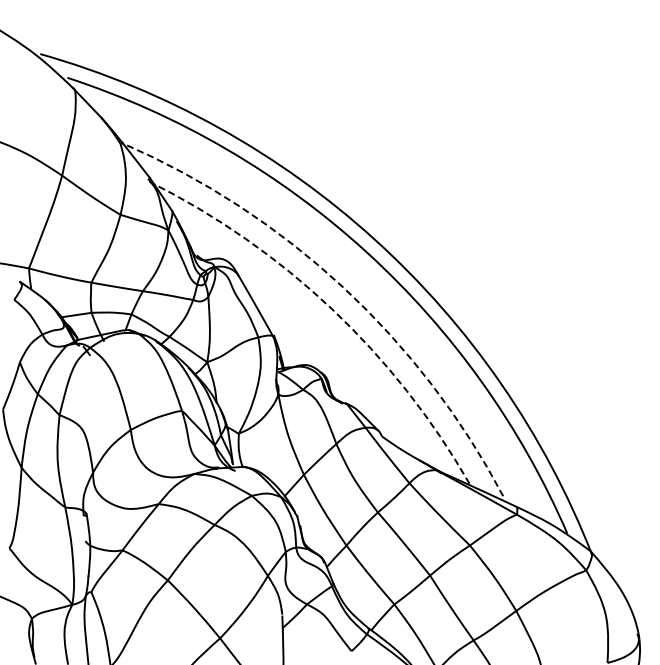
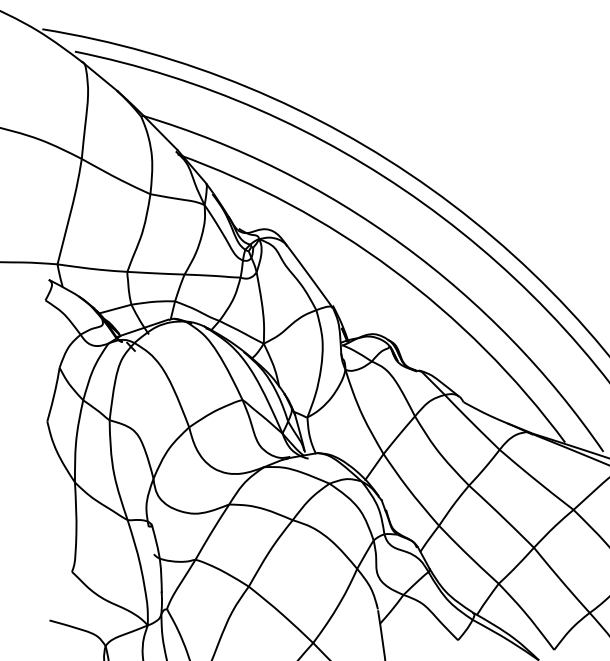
arc: (343, 287) -> (402, 244), dashed -> solid
arc: (331, 308) -> (392, 269), dashed -> solid

